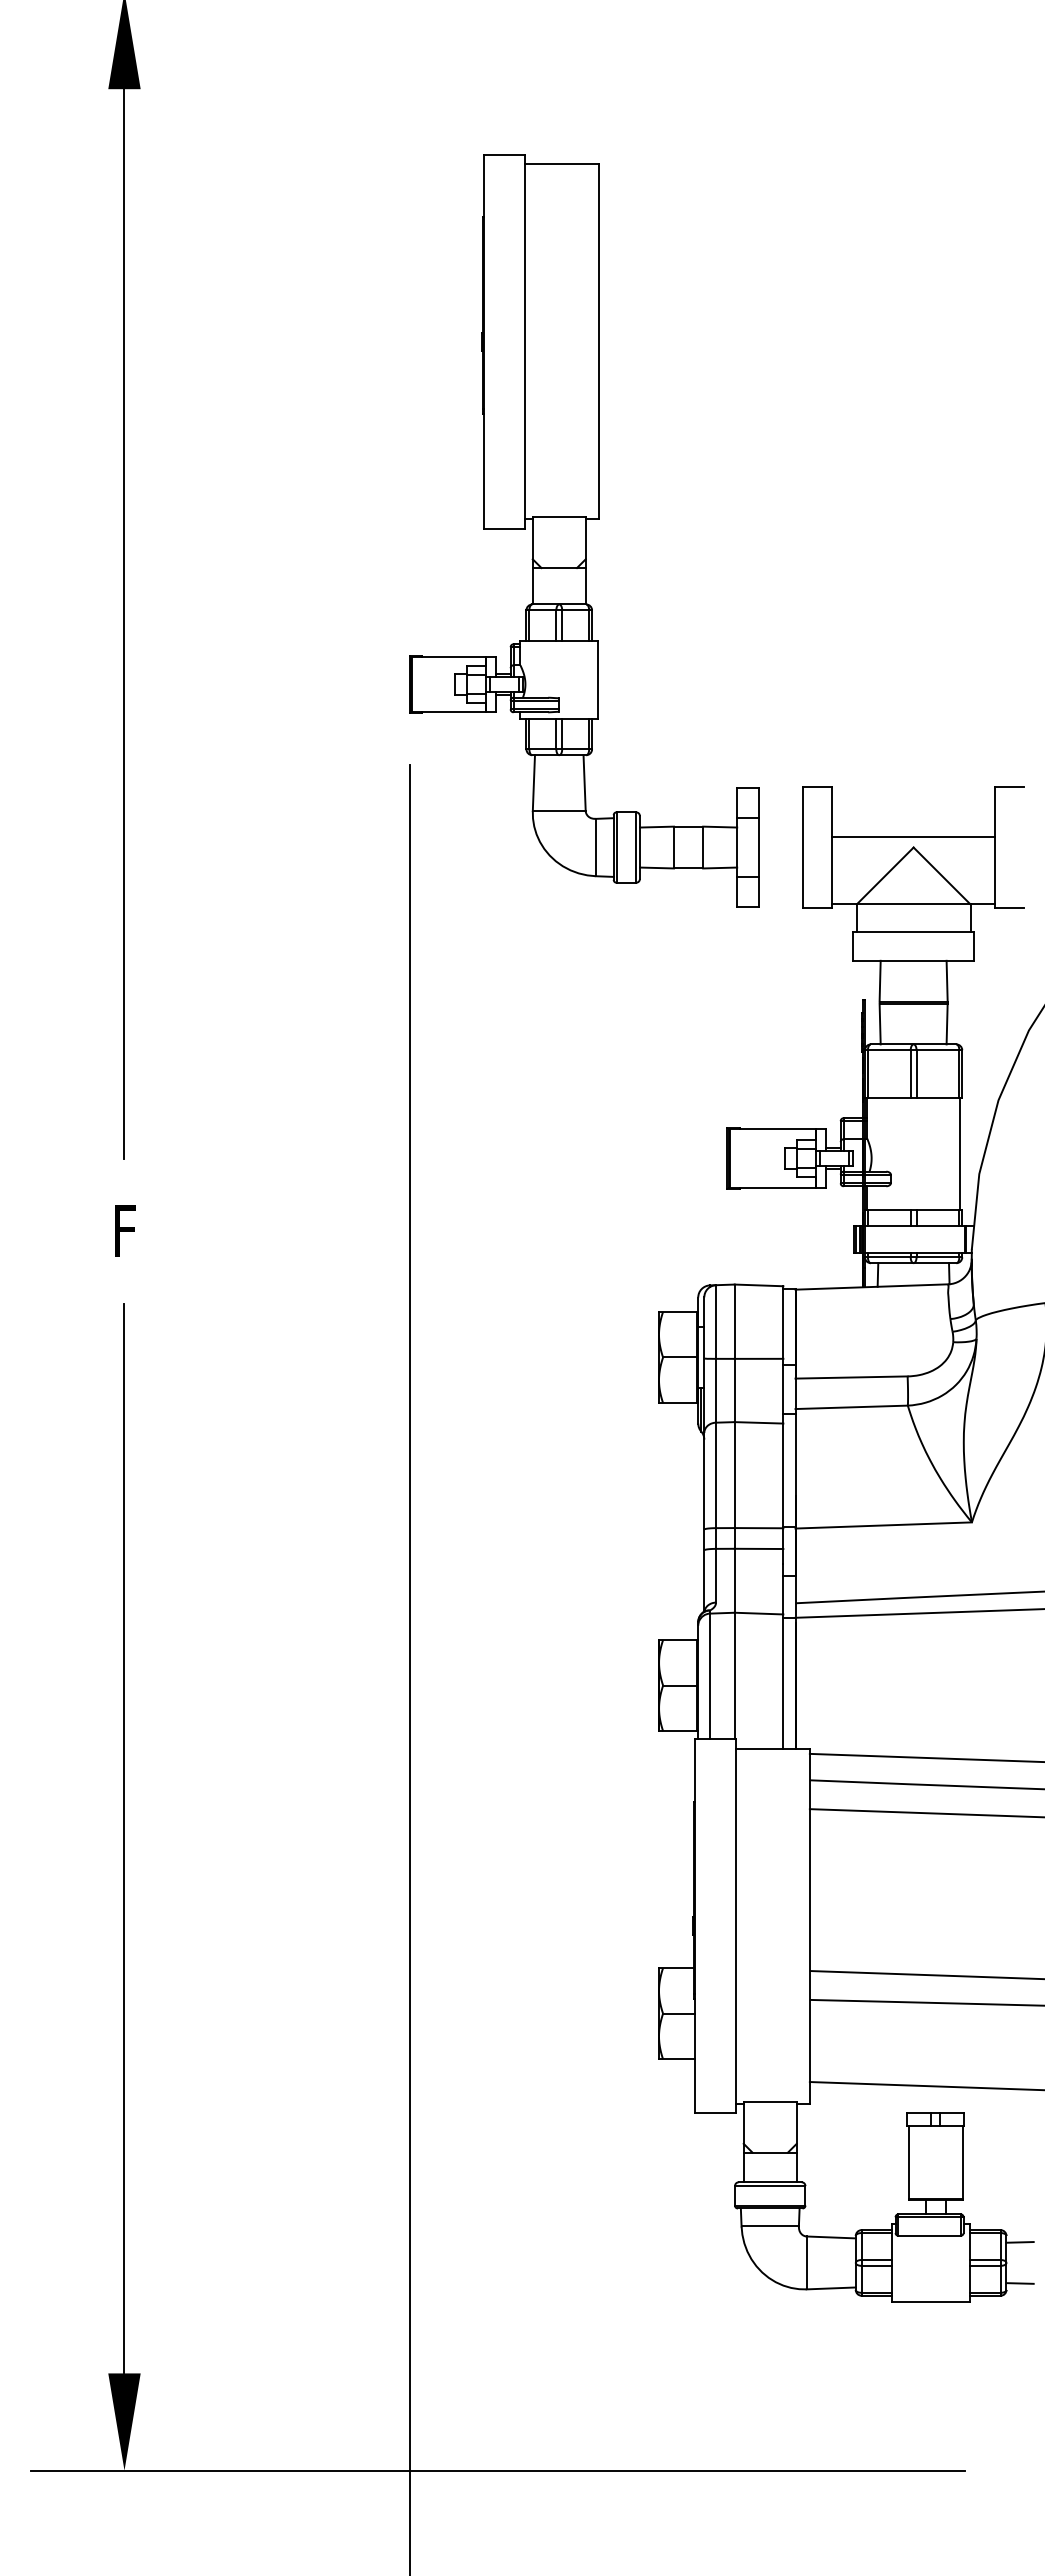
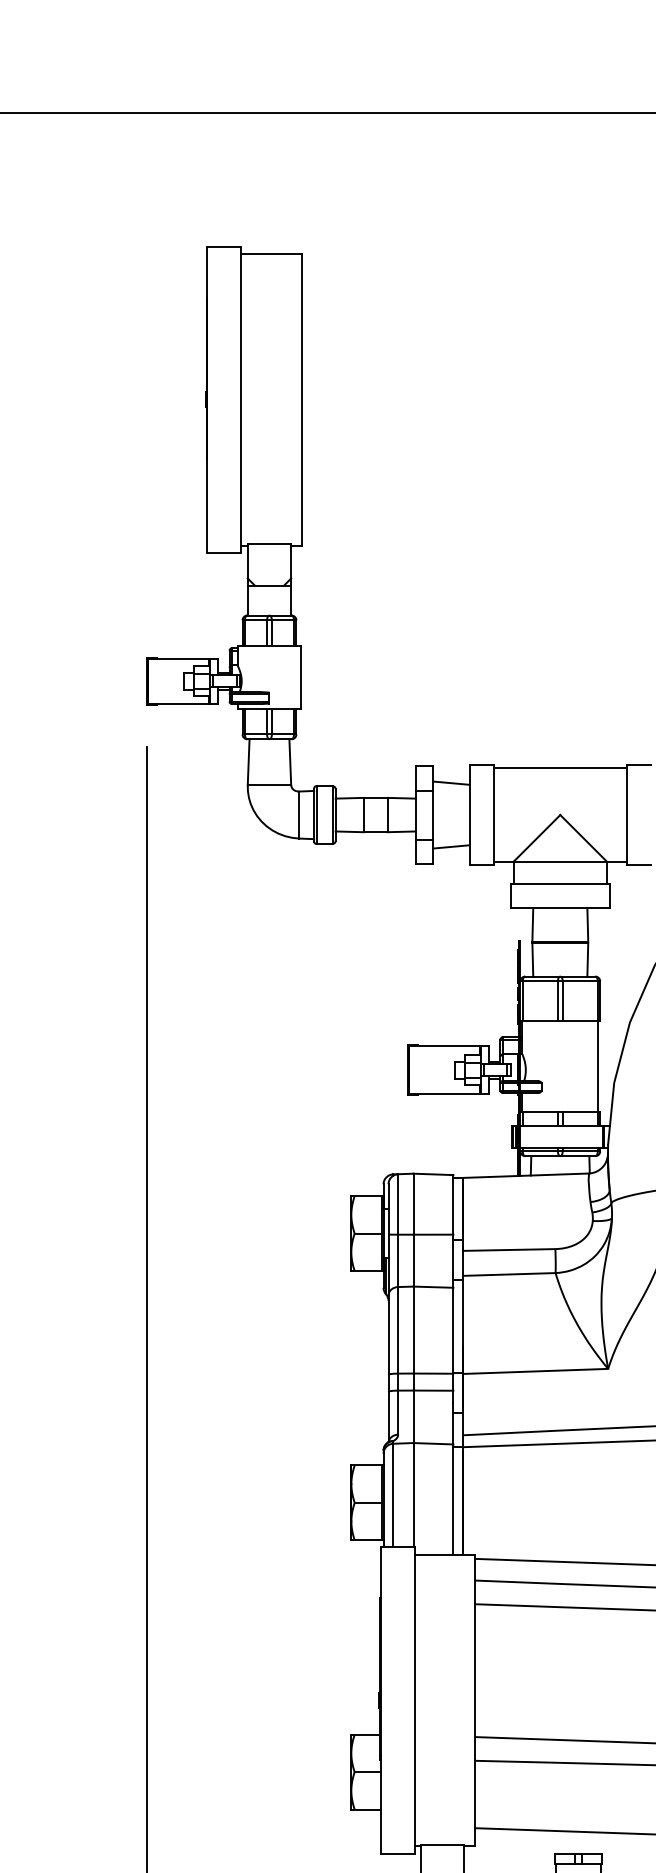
line: (780, 808) -> (451, 783), added
line: (913, 836) -> (560, 768), moved
line: (780, 886) -> (451, 847), added

